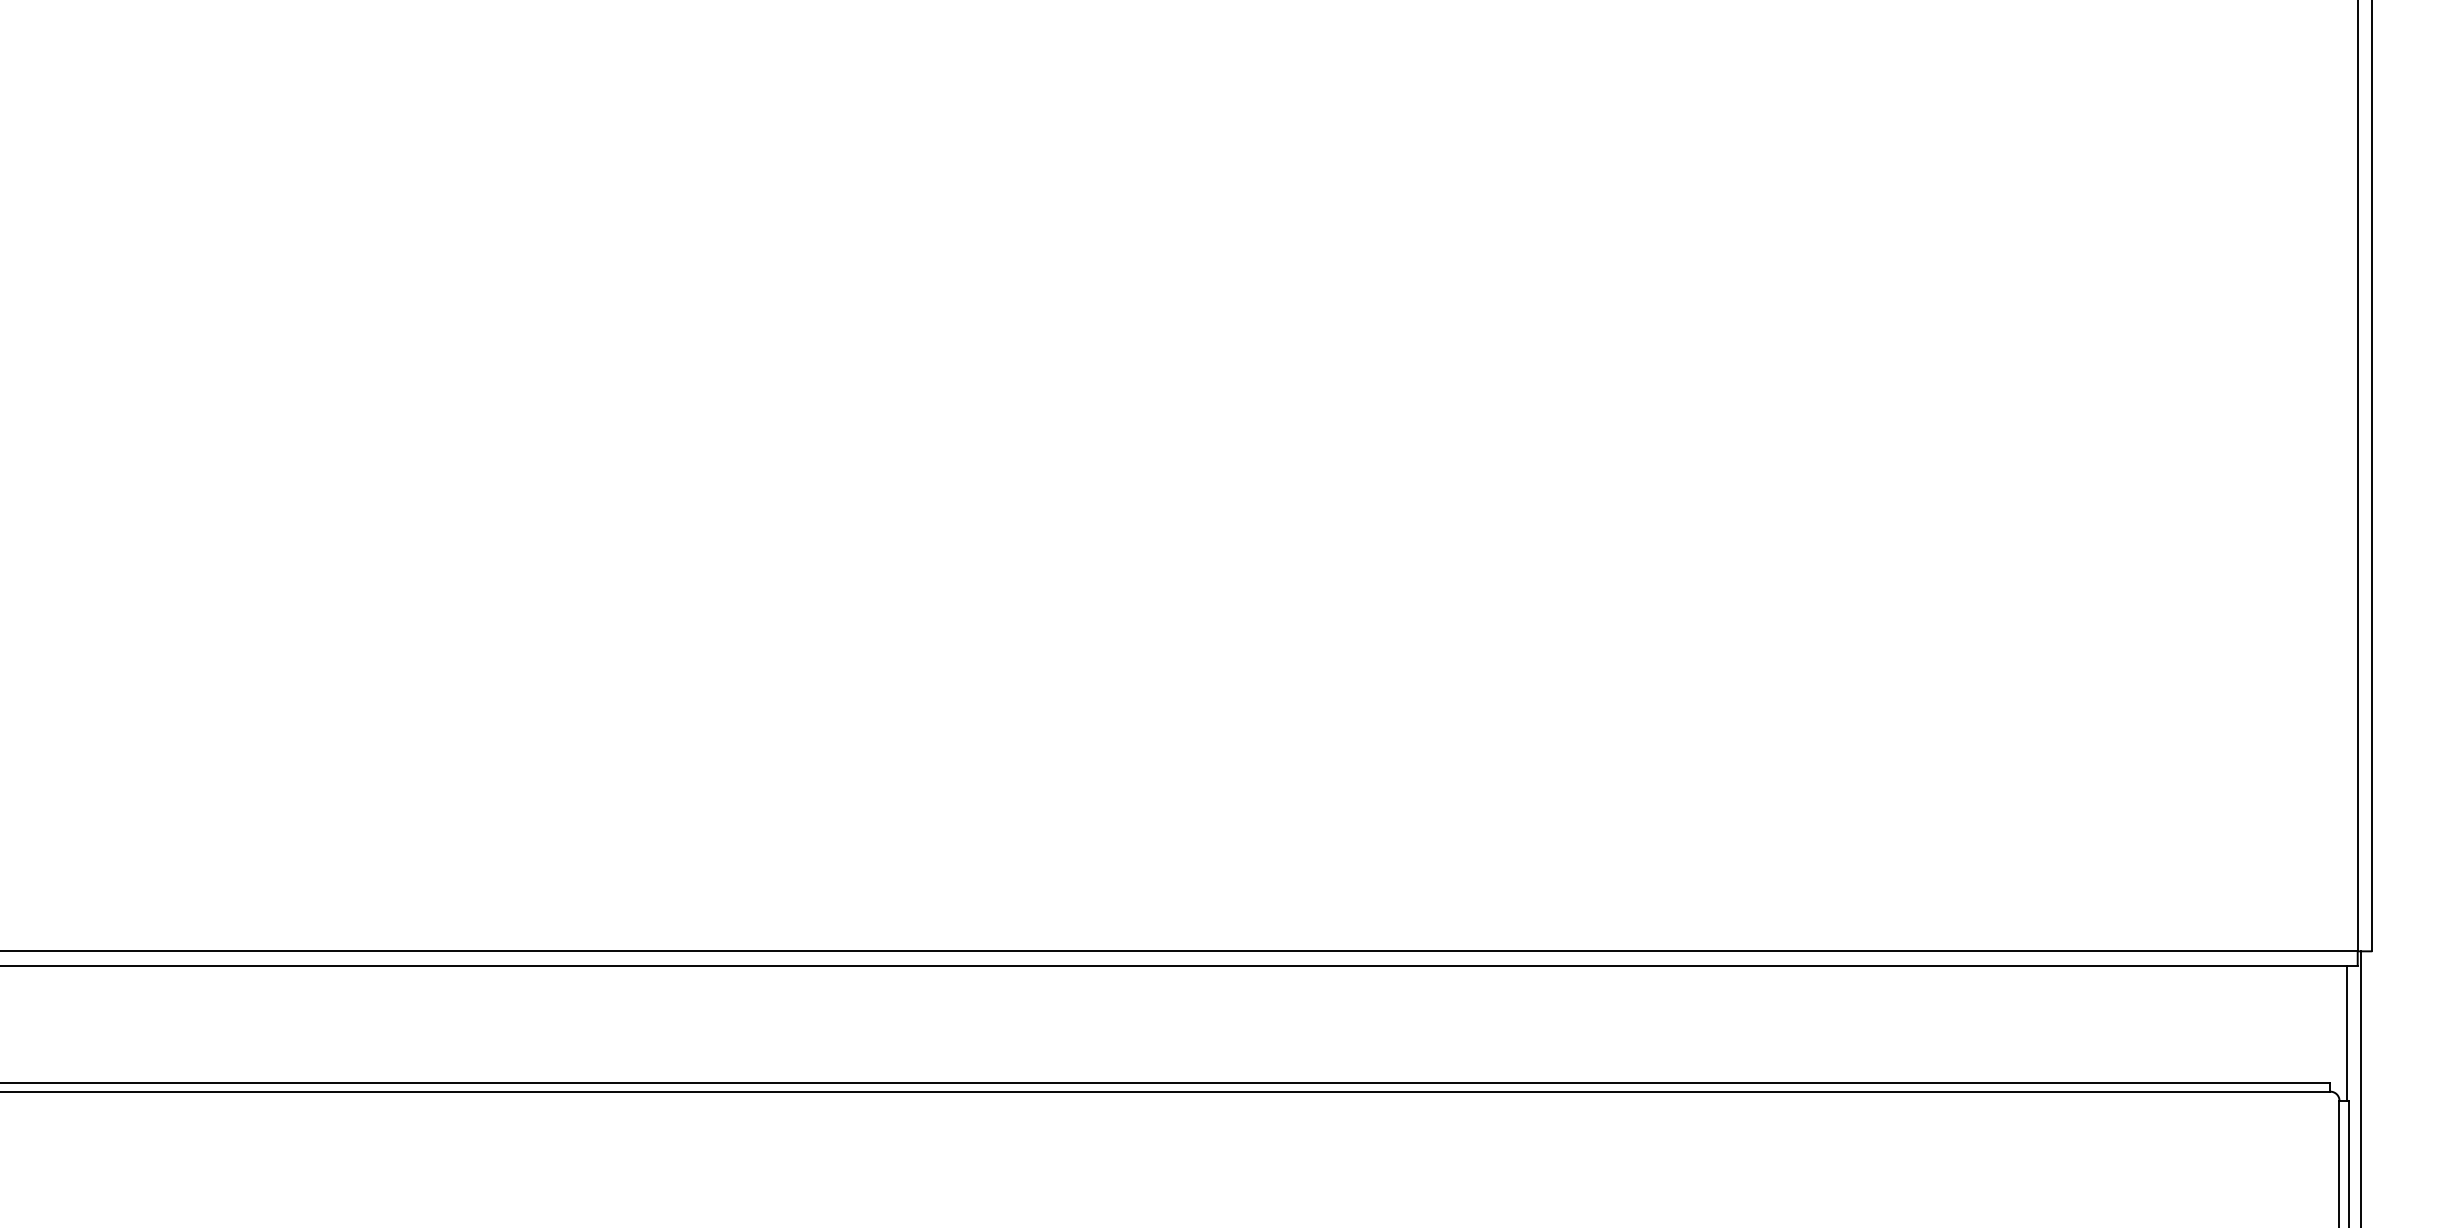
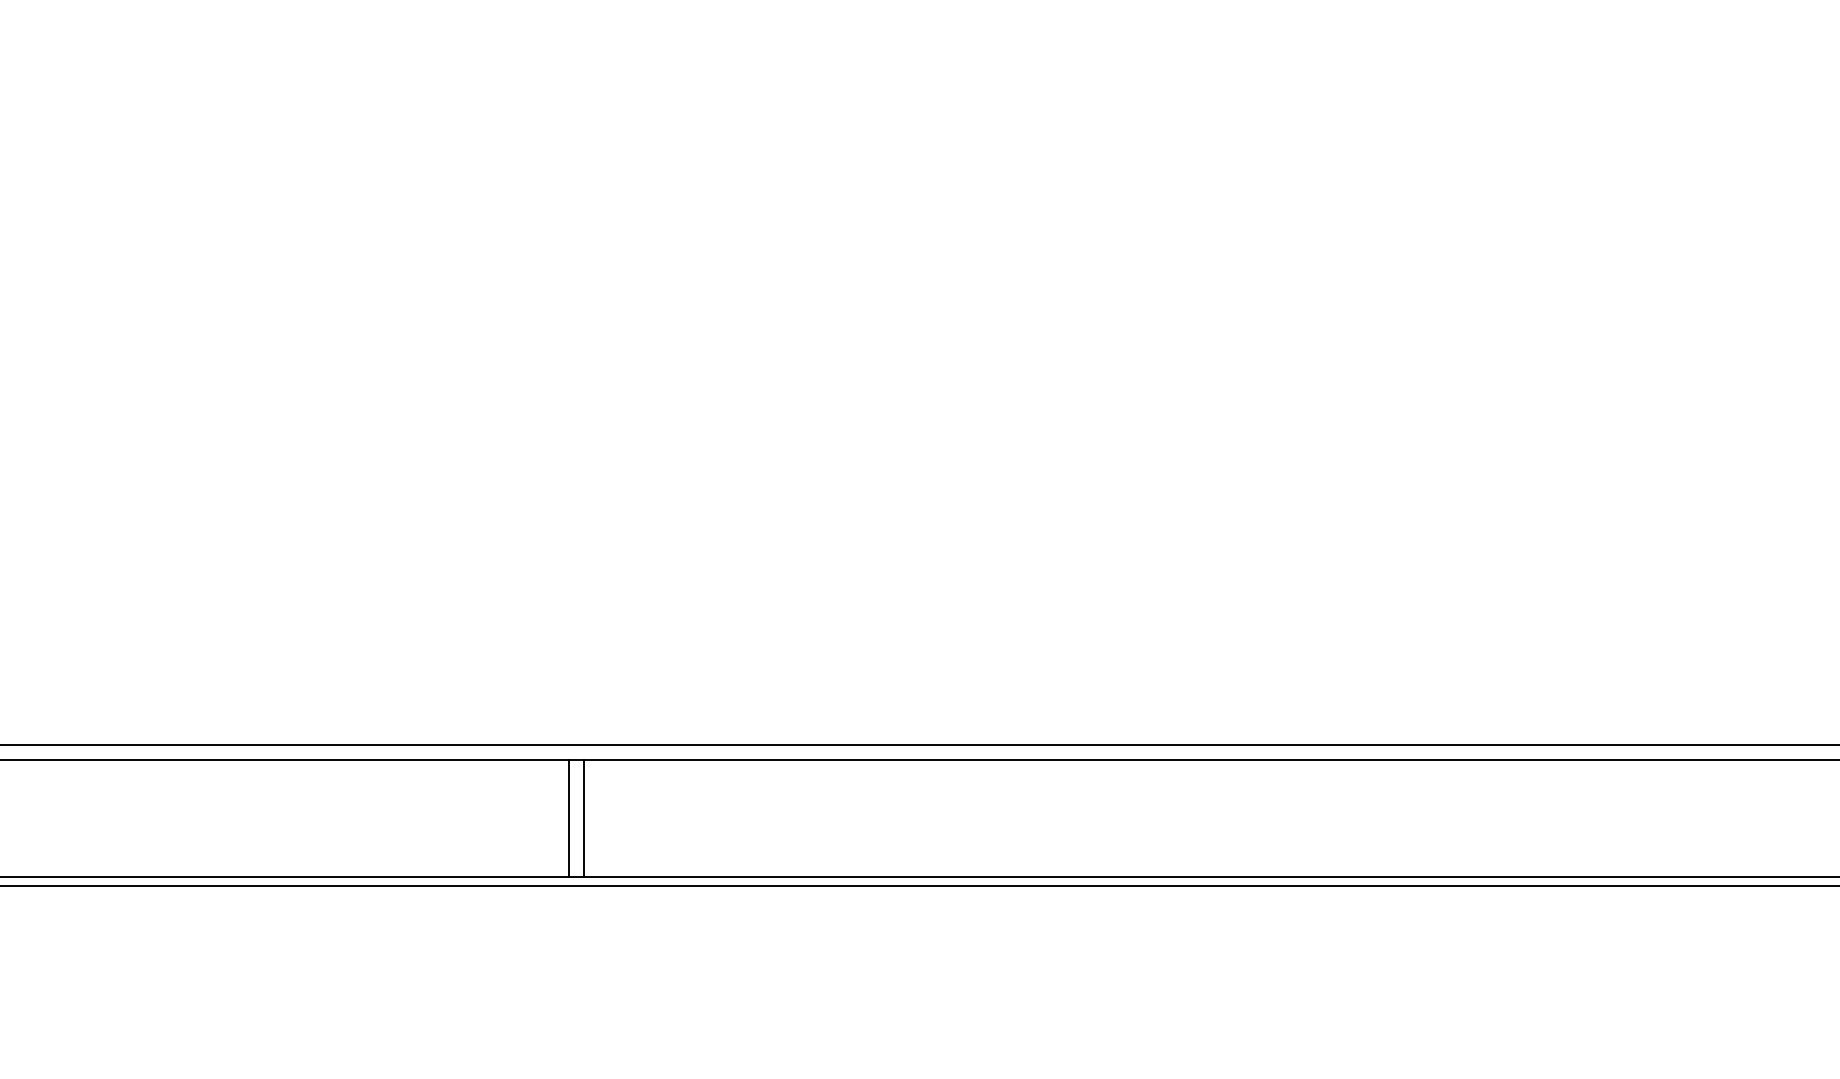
line: (376, 1023) -> (569, 817), added
line: (391, 1023) -> (584, 817), added

